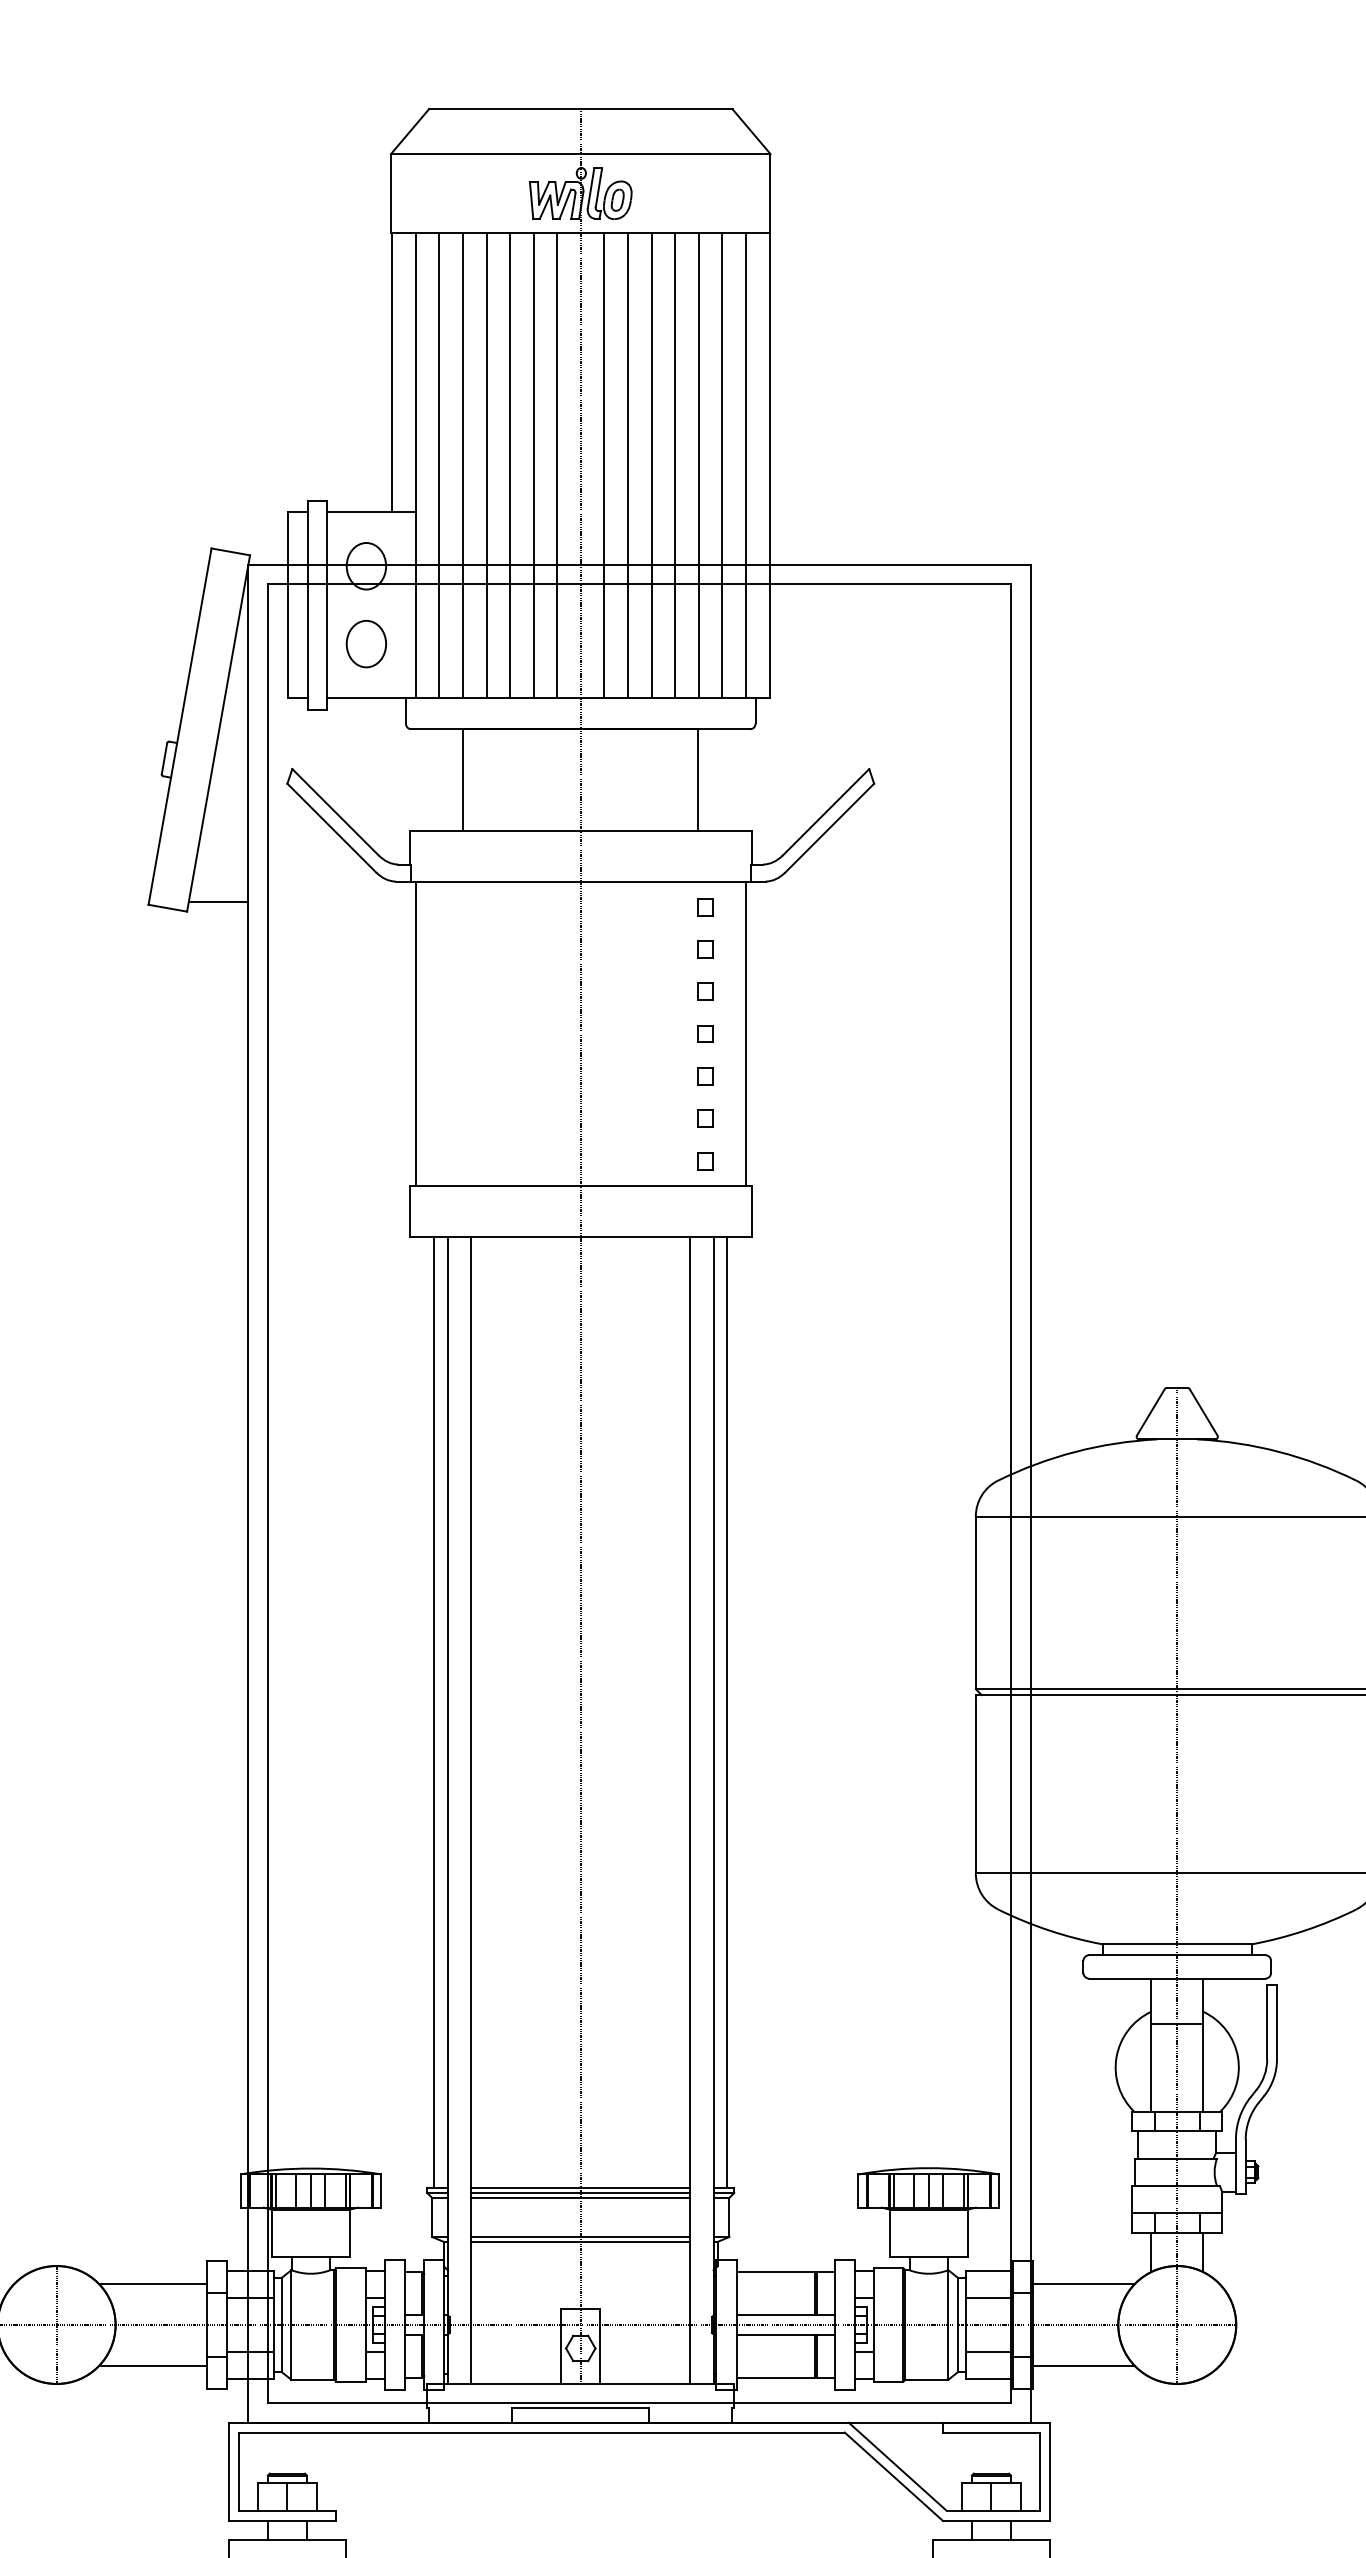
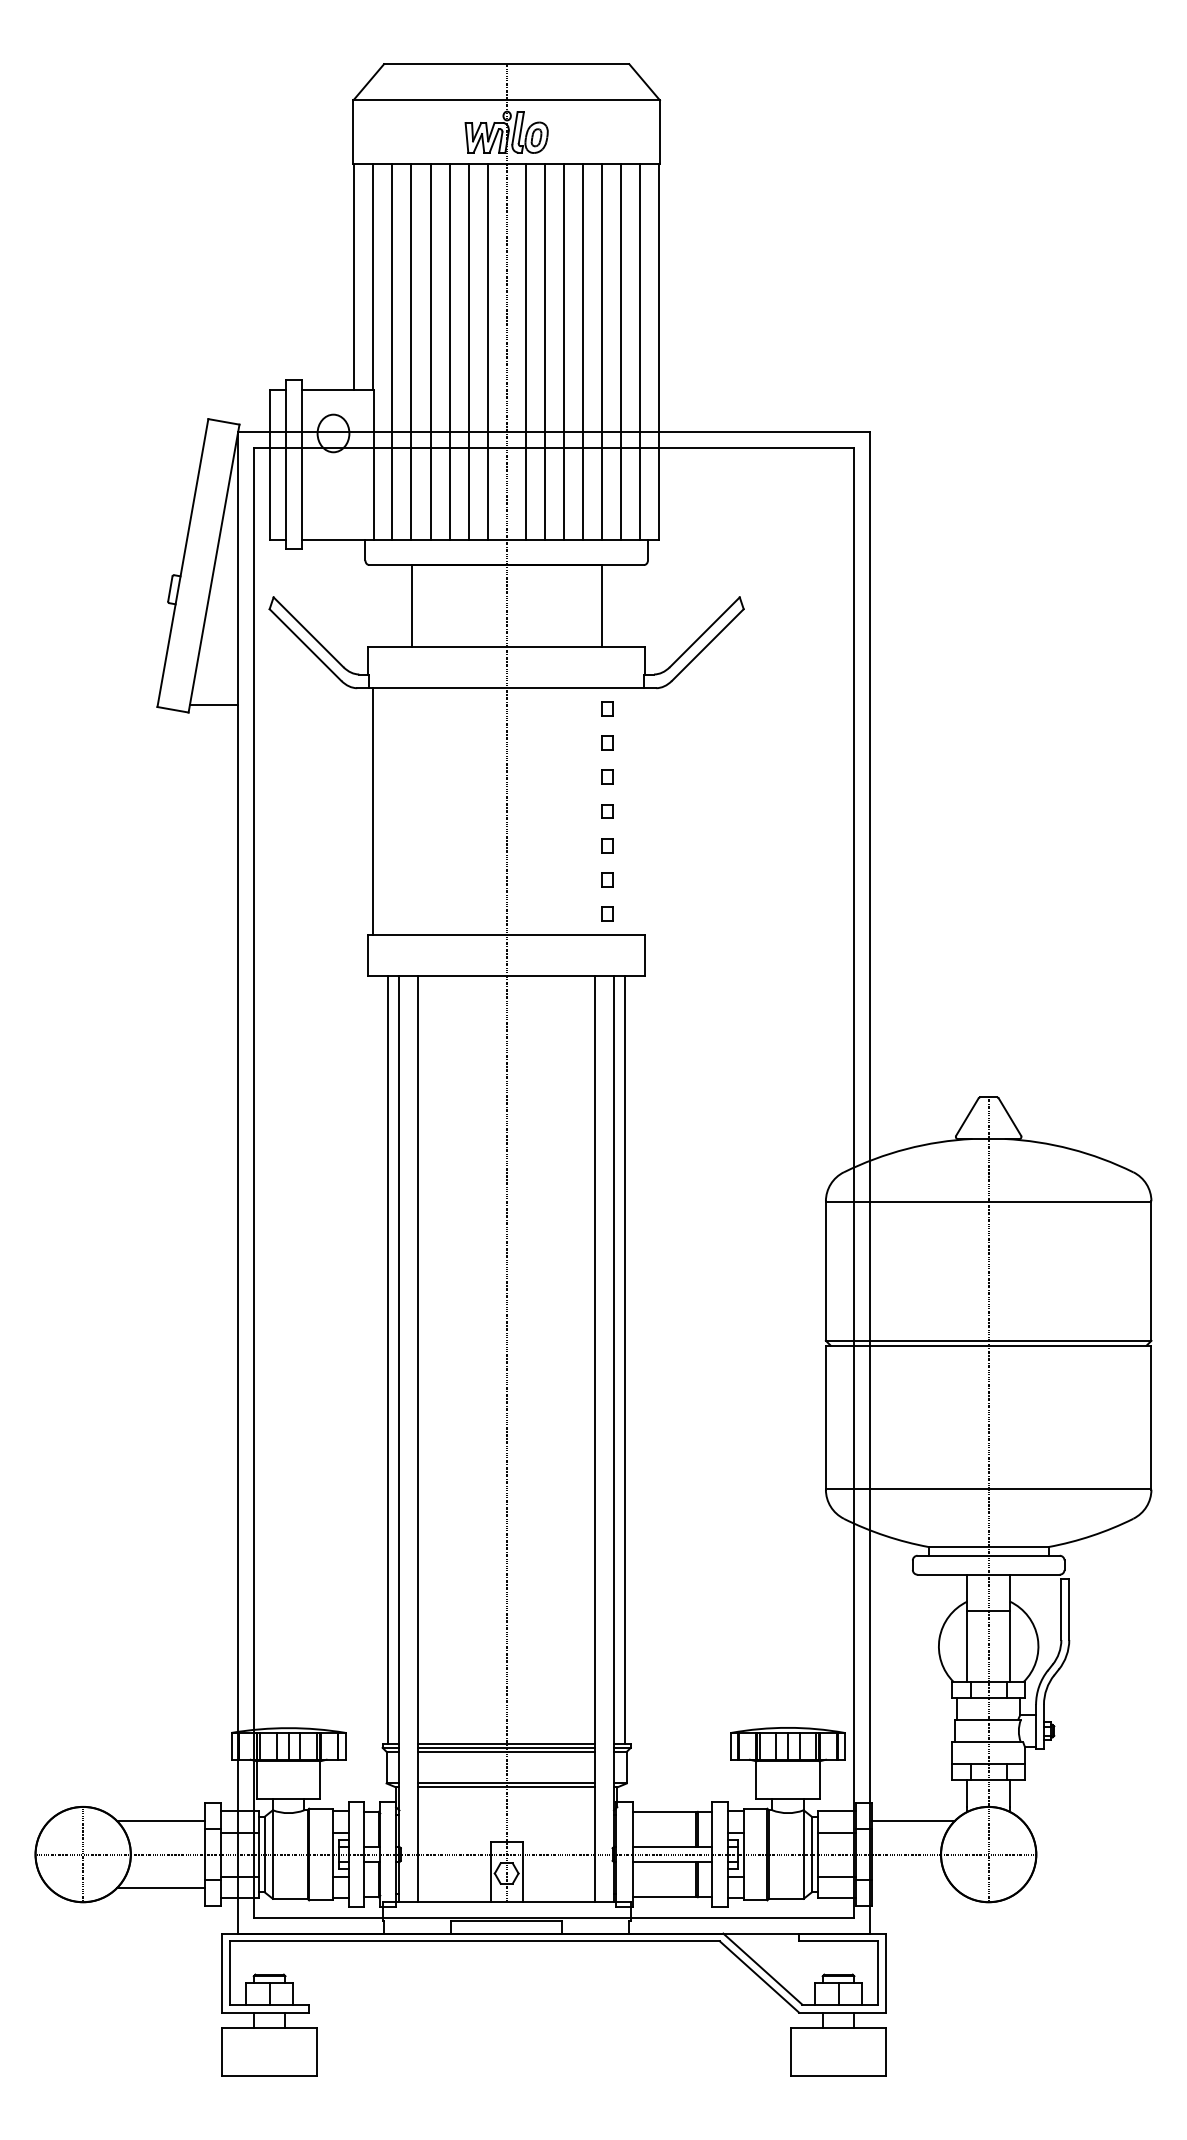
part: (366, 644) -> (333, 496), removed
line: (746, 1034) -> (640, 811), removed
line: (1082, 2366) -> (912, 1888), removed

